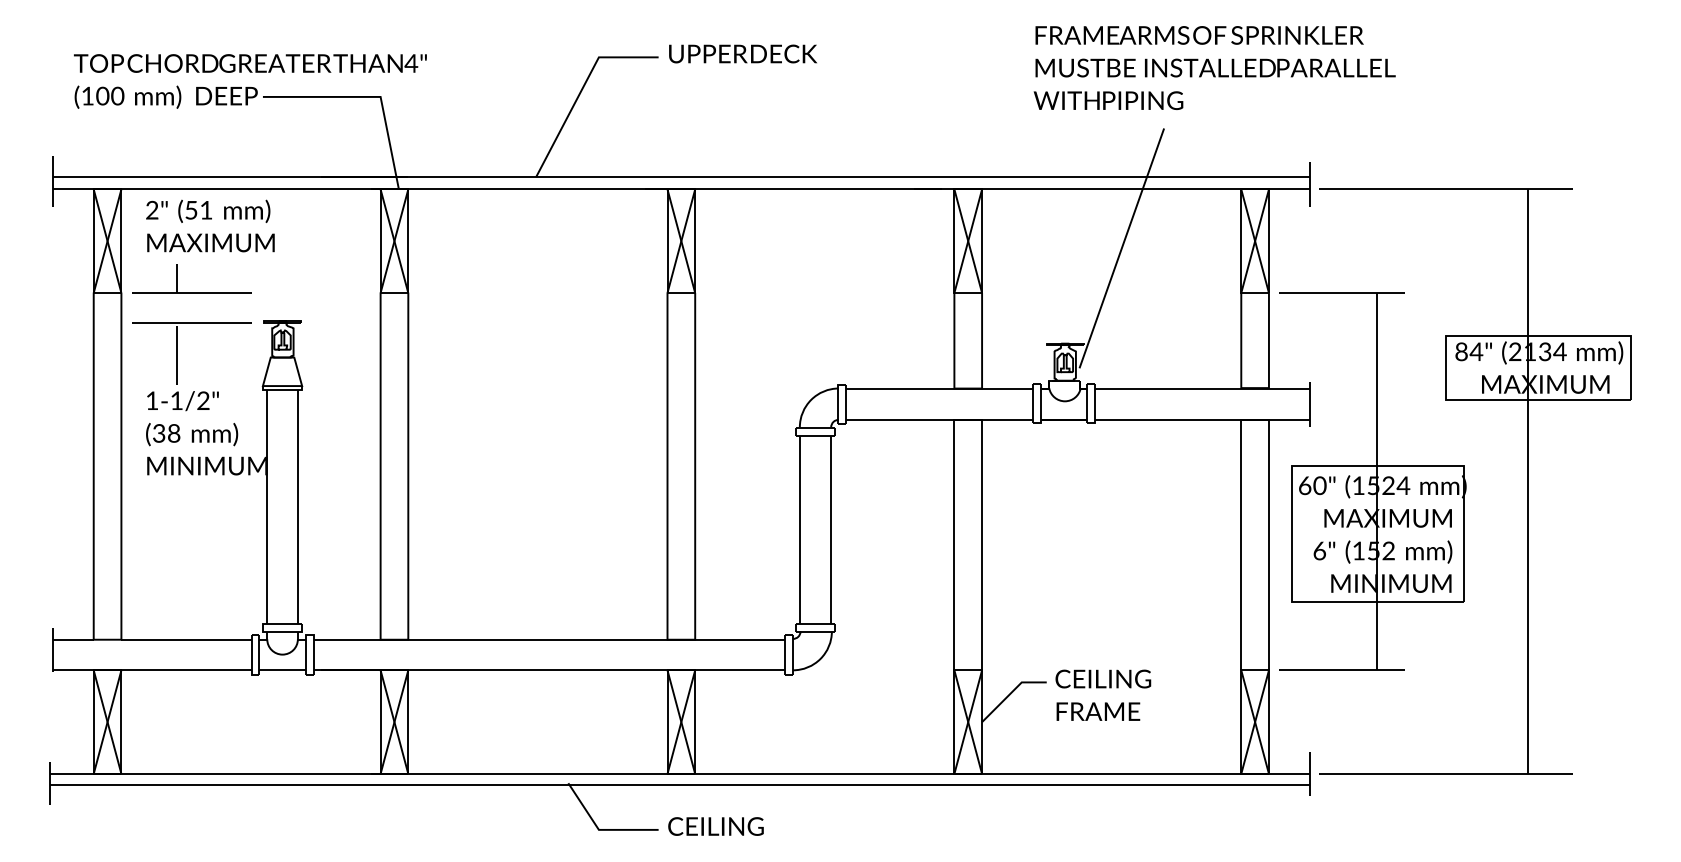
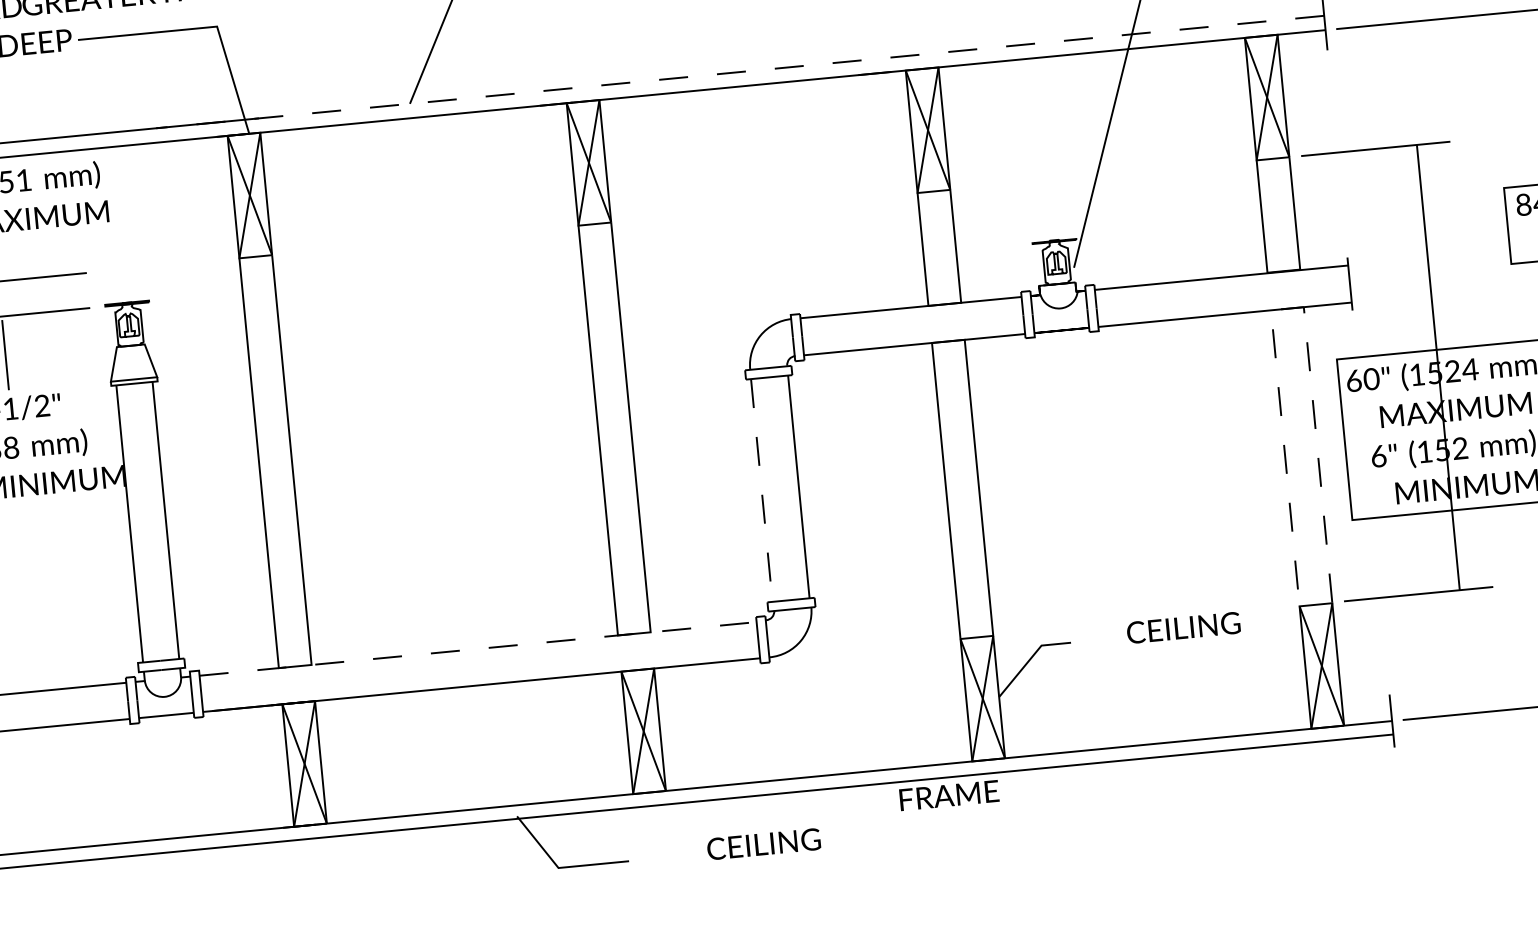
line: (814, 177) -> (739, 72), solid -> dashed
line: (1255, 419) -> (1287, 308), solid -> dashed
line: (799, 530) -> (761, 491), solid -> dashed
line: (549, 639) -> (478, 648), solid -> dashed
text: (1103, 678) -> (1183, 627), moved
text: (1098, 711) -> (949, 795), moved
text: (715, 826) -> (763, 844), moved

